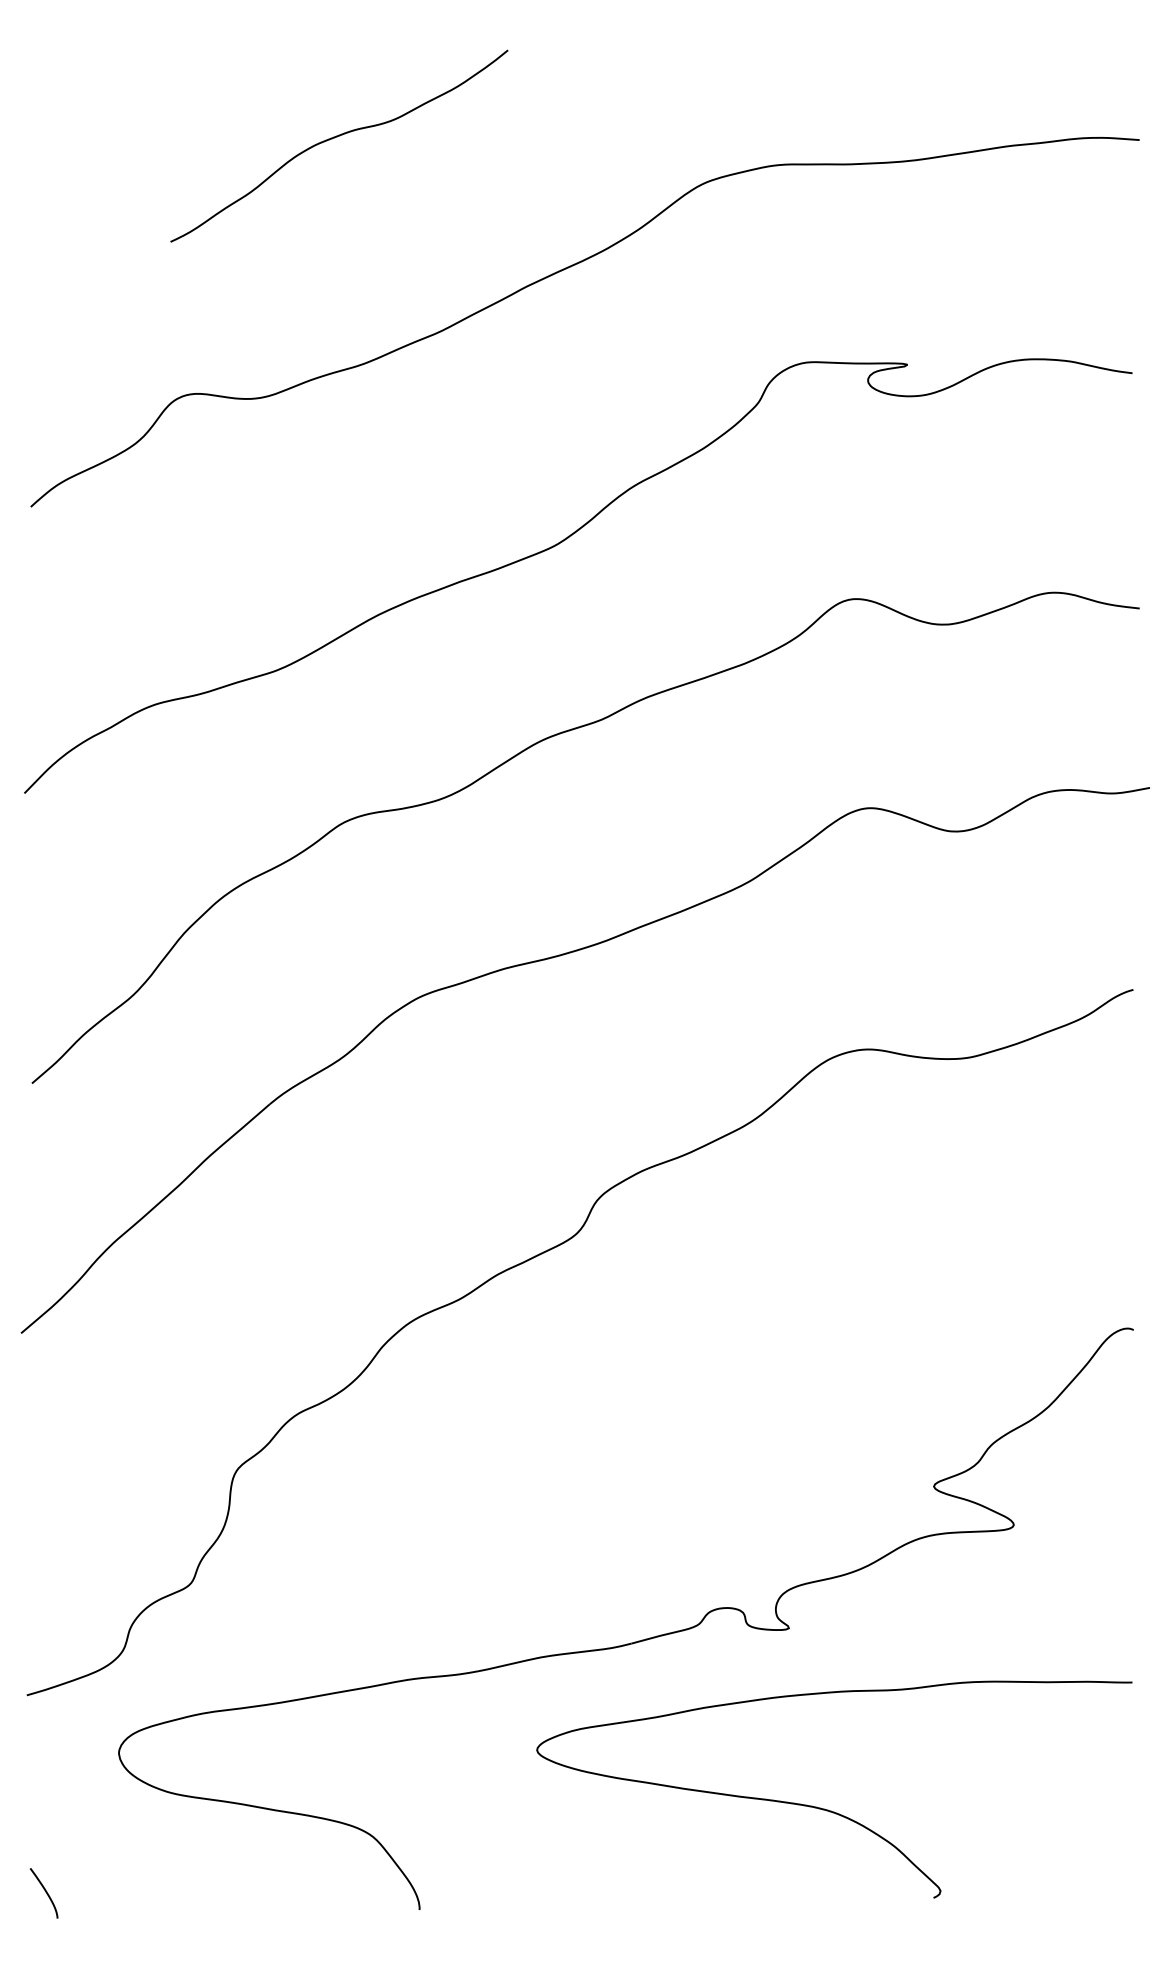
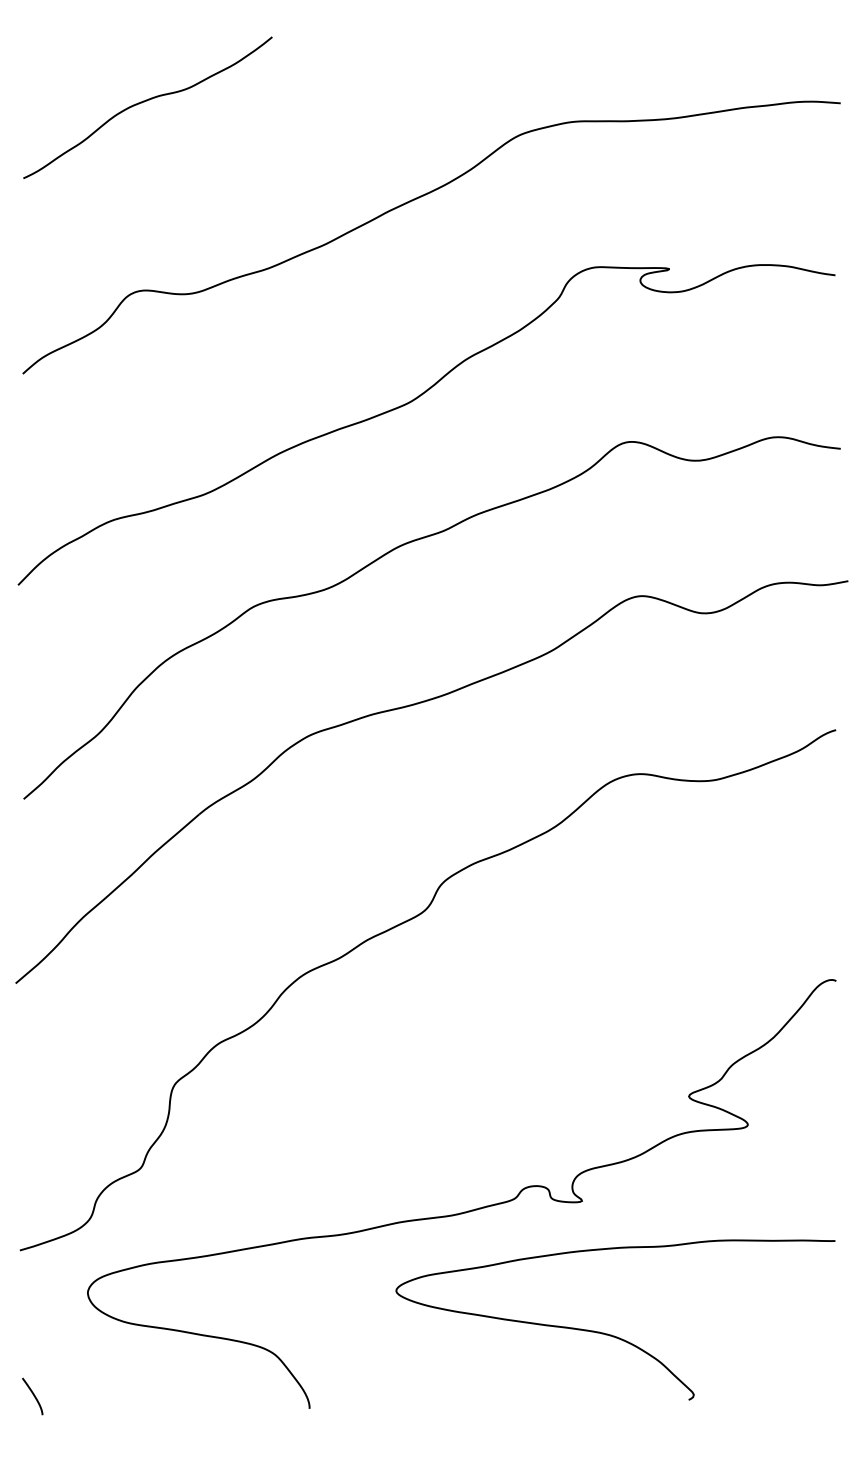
curve: (337, 137) -> (146, 101), moved

